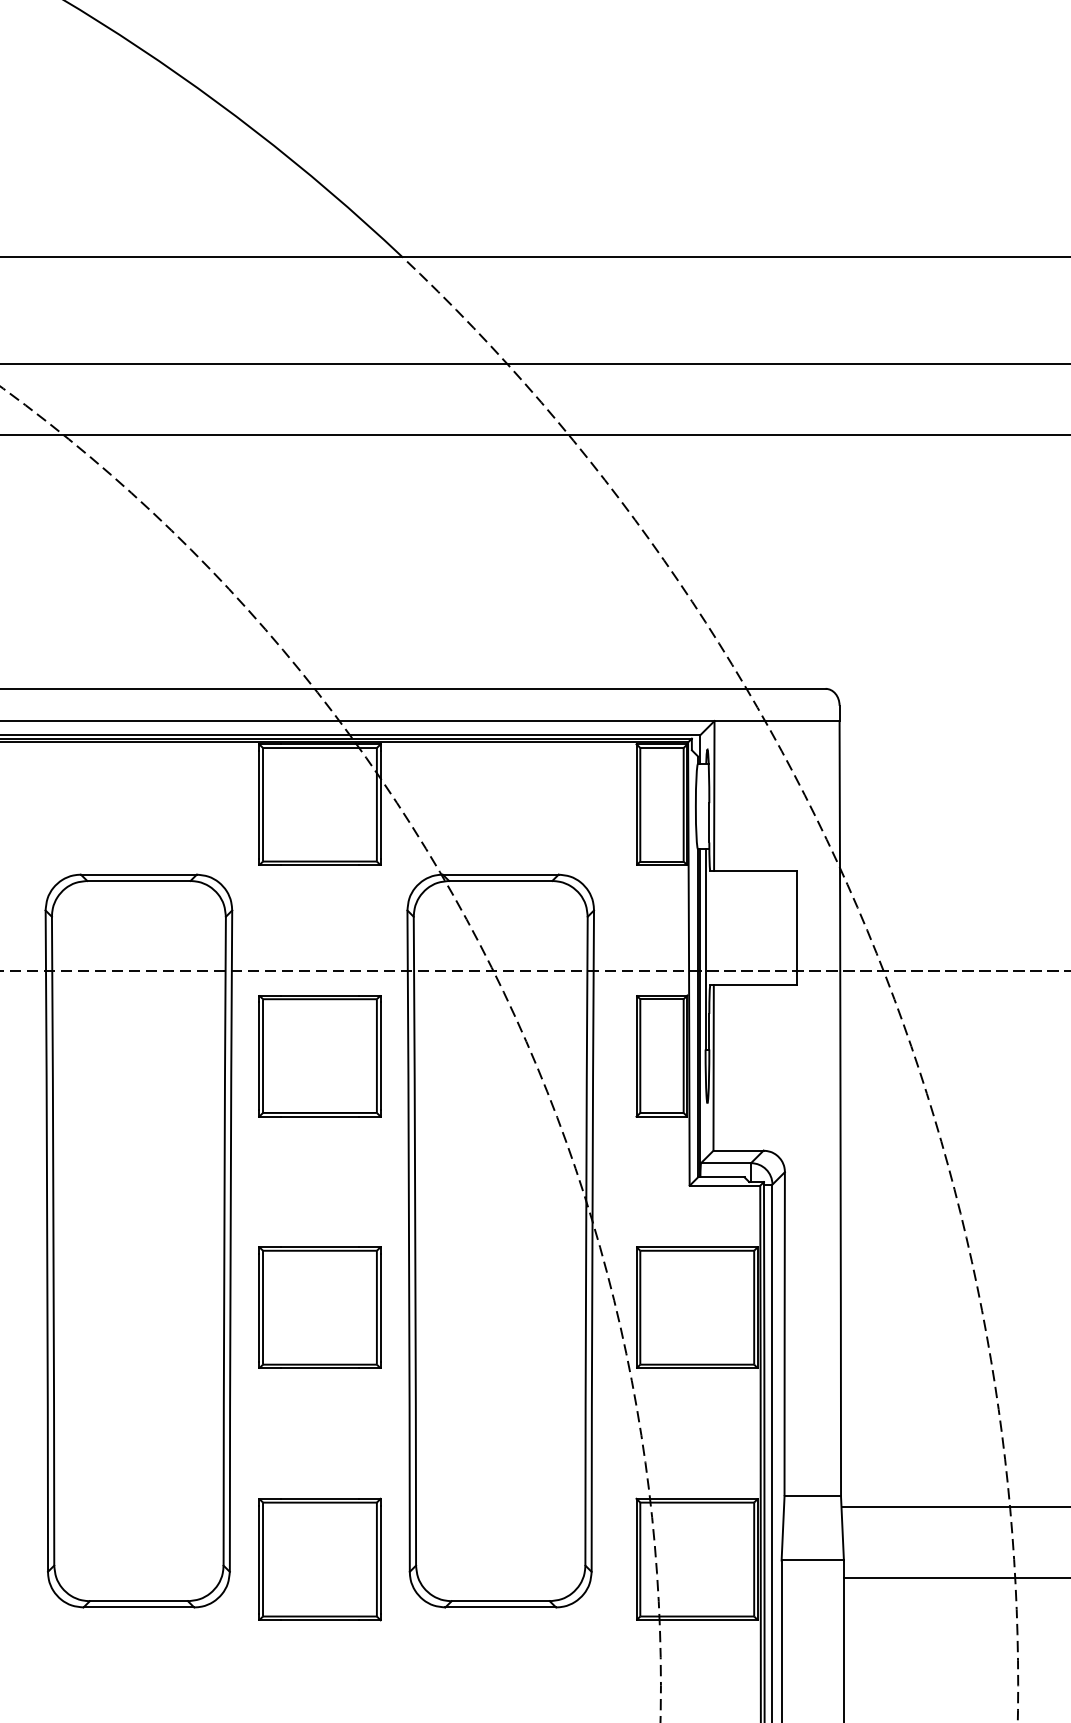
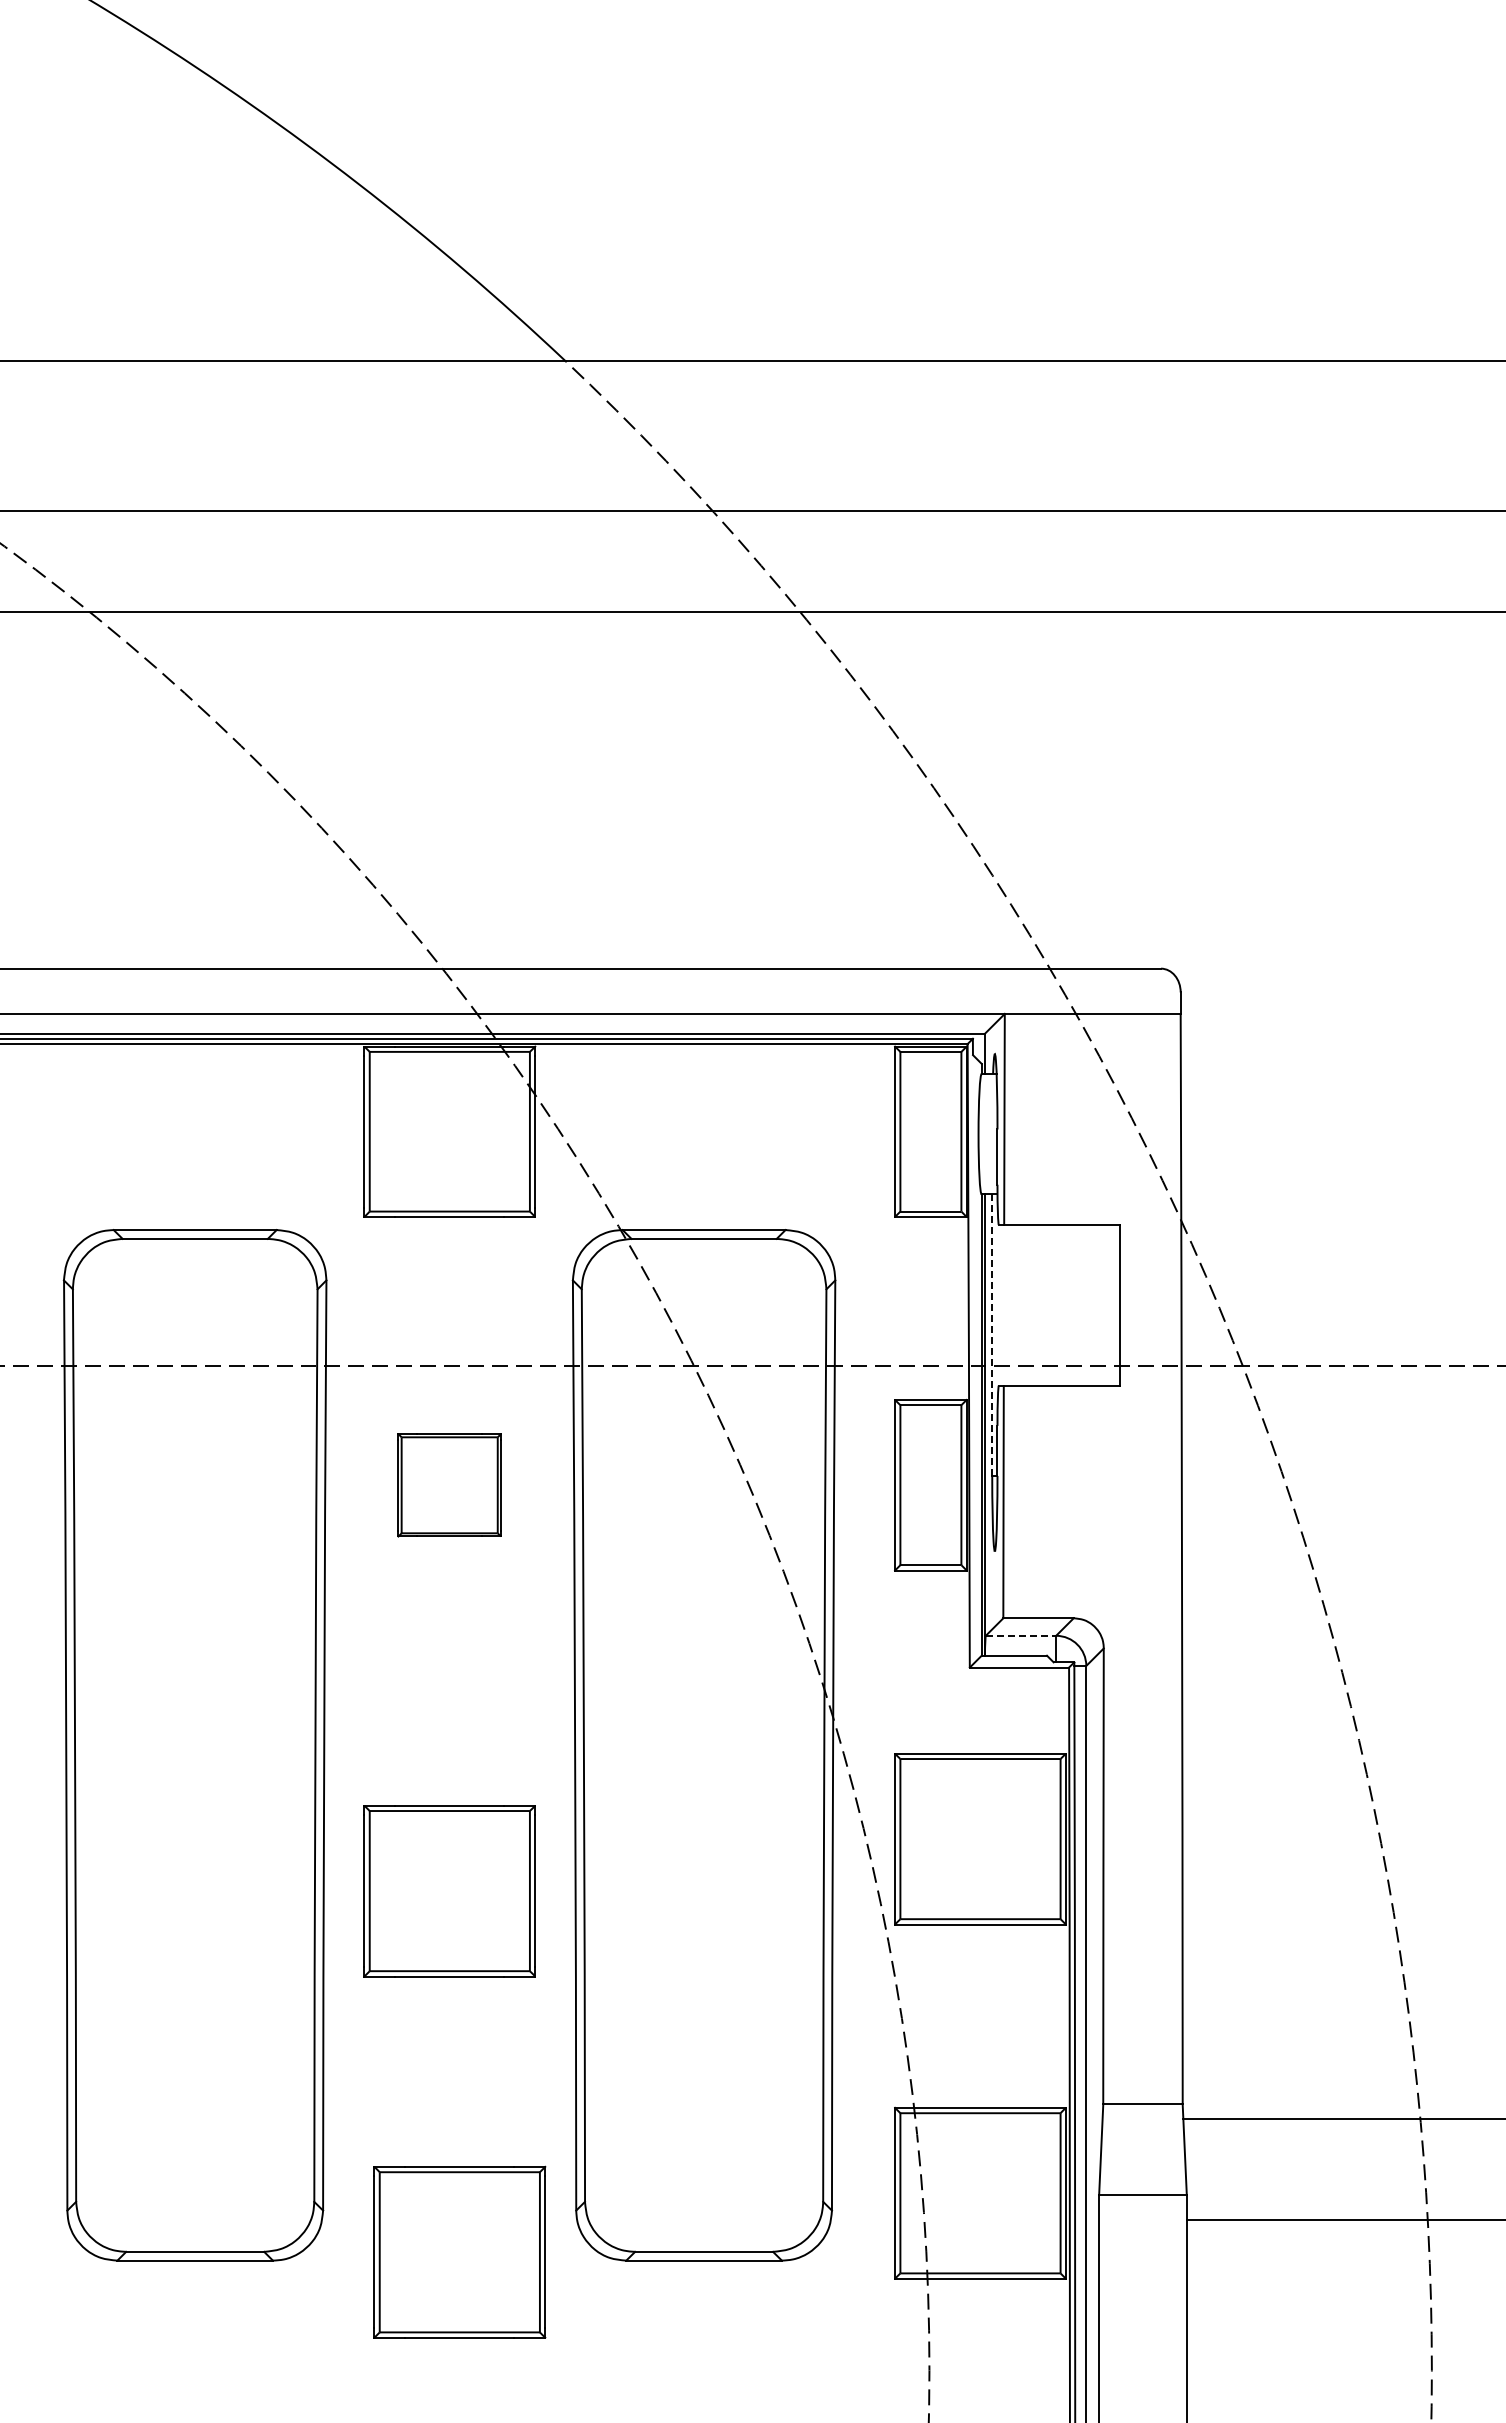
line: (705, 949) -> (992, 1335), solid -> dashed
part: (319, 1056) -> (449, 1485), size x0.6
line: (726, 1162) -> (1021, 1635), solid -> dashed
part: (319, 1308) -> (449, 1891), moved
part: (319, 1558) -> (459, 2251), moved

